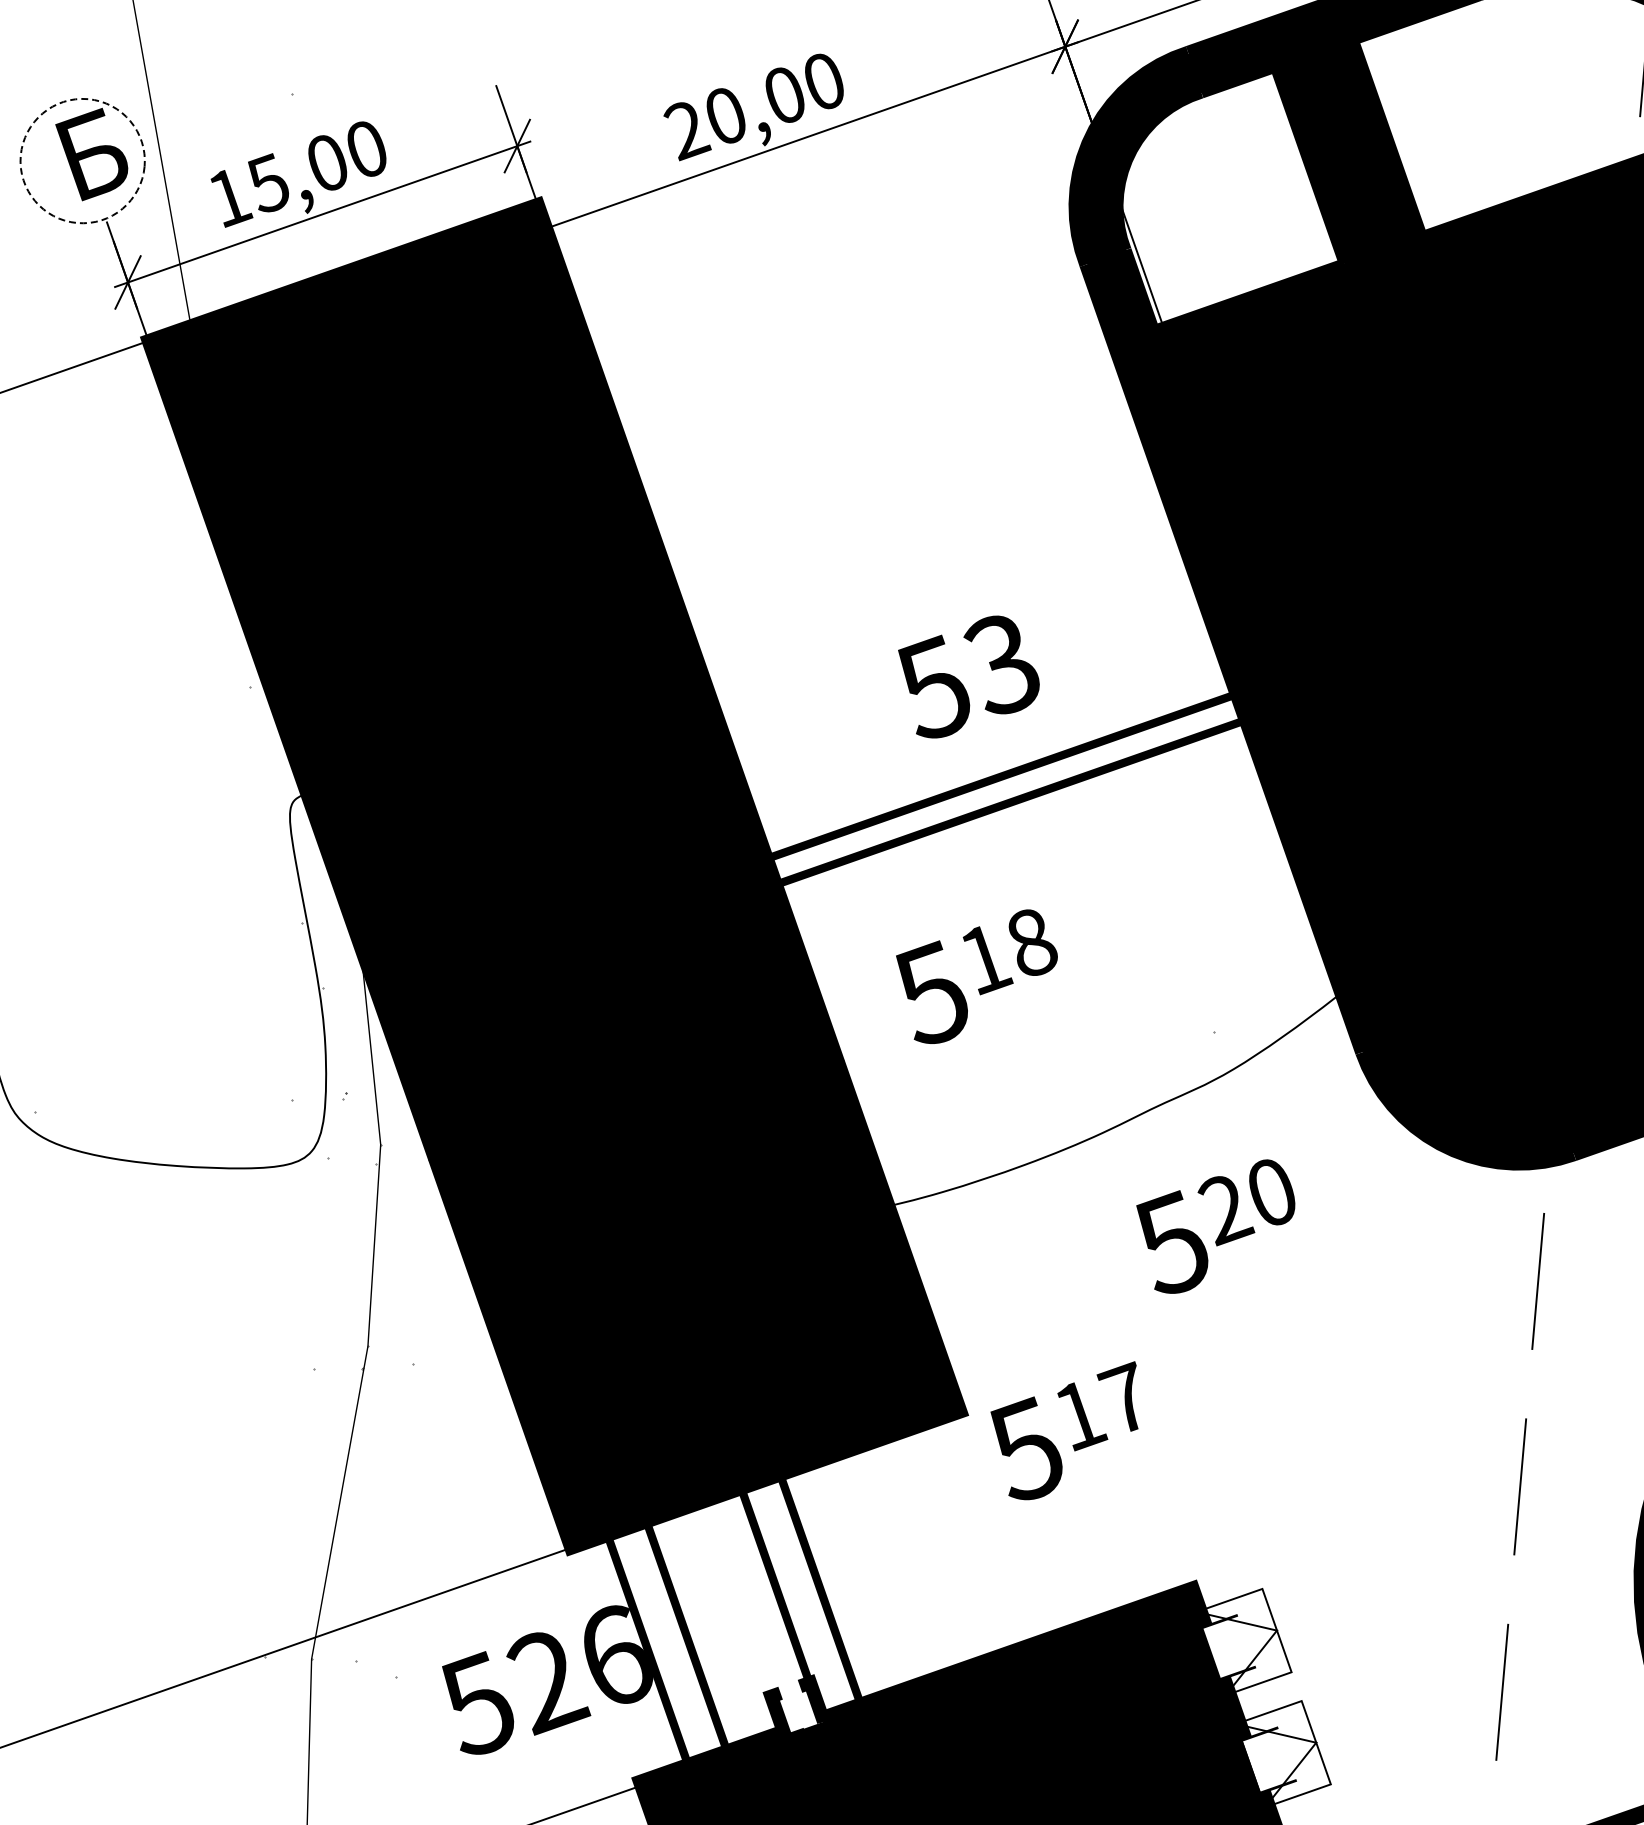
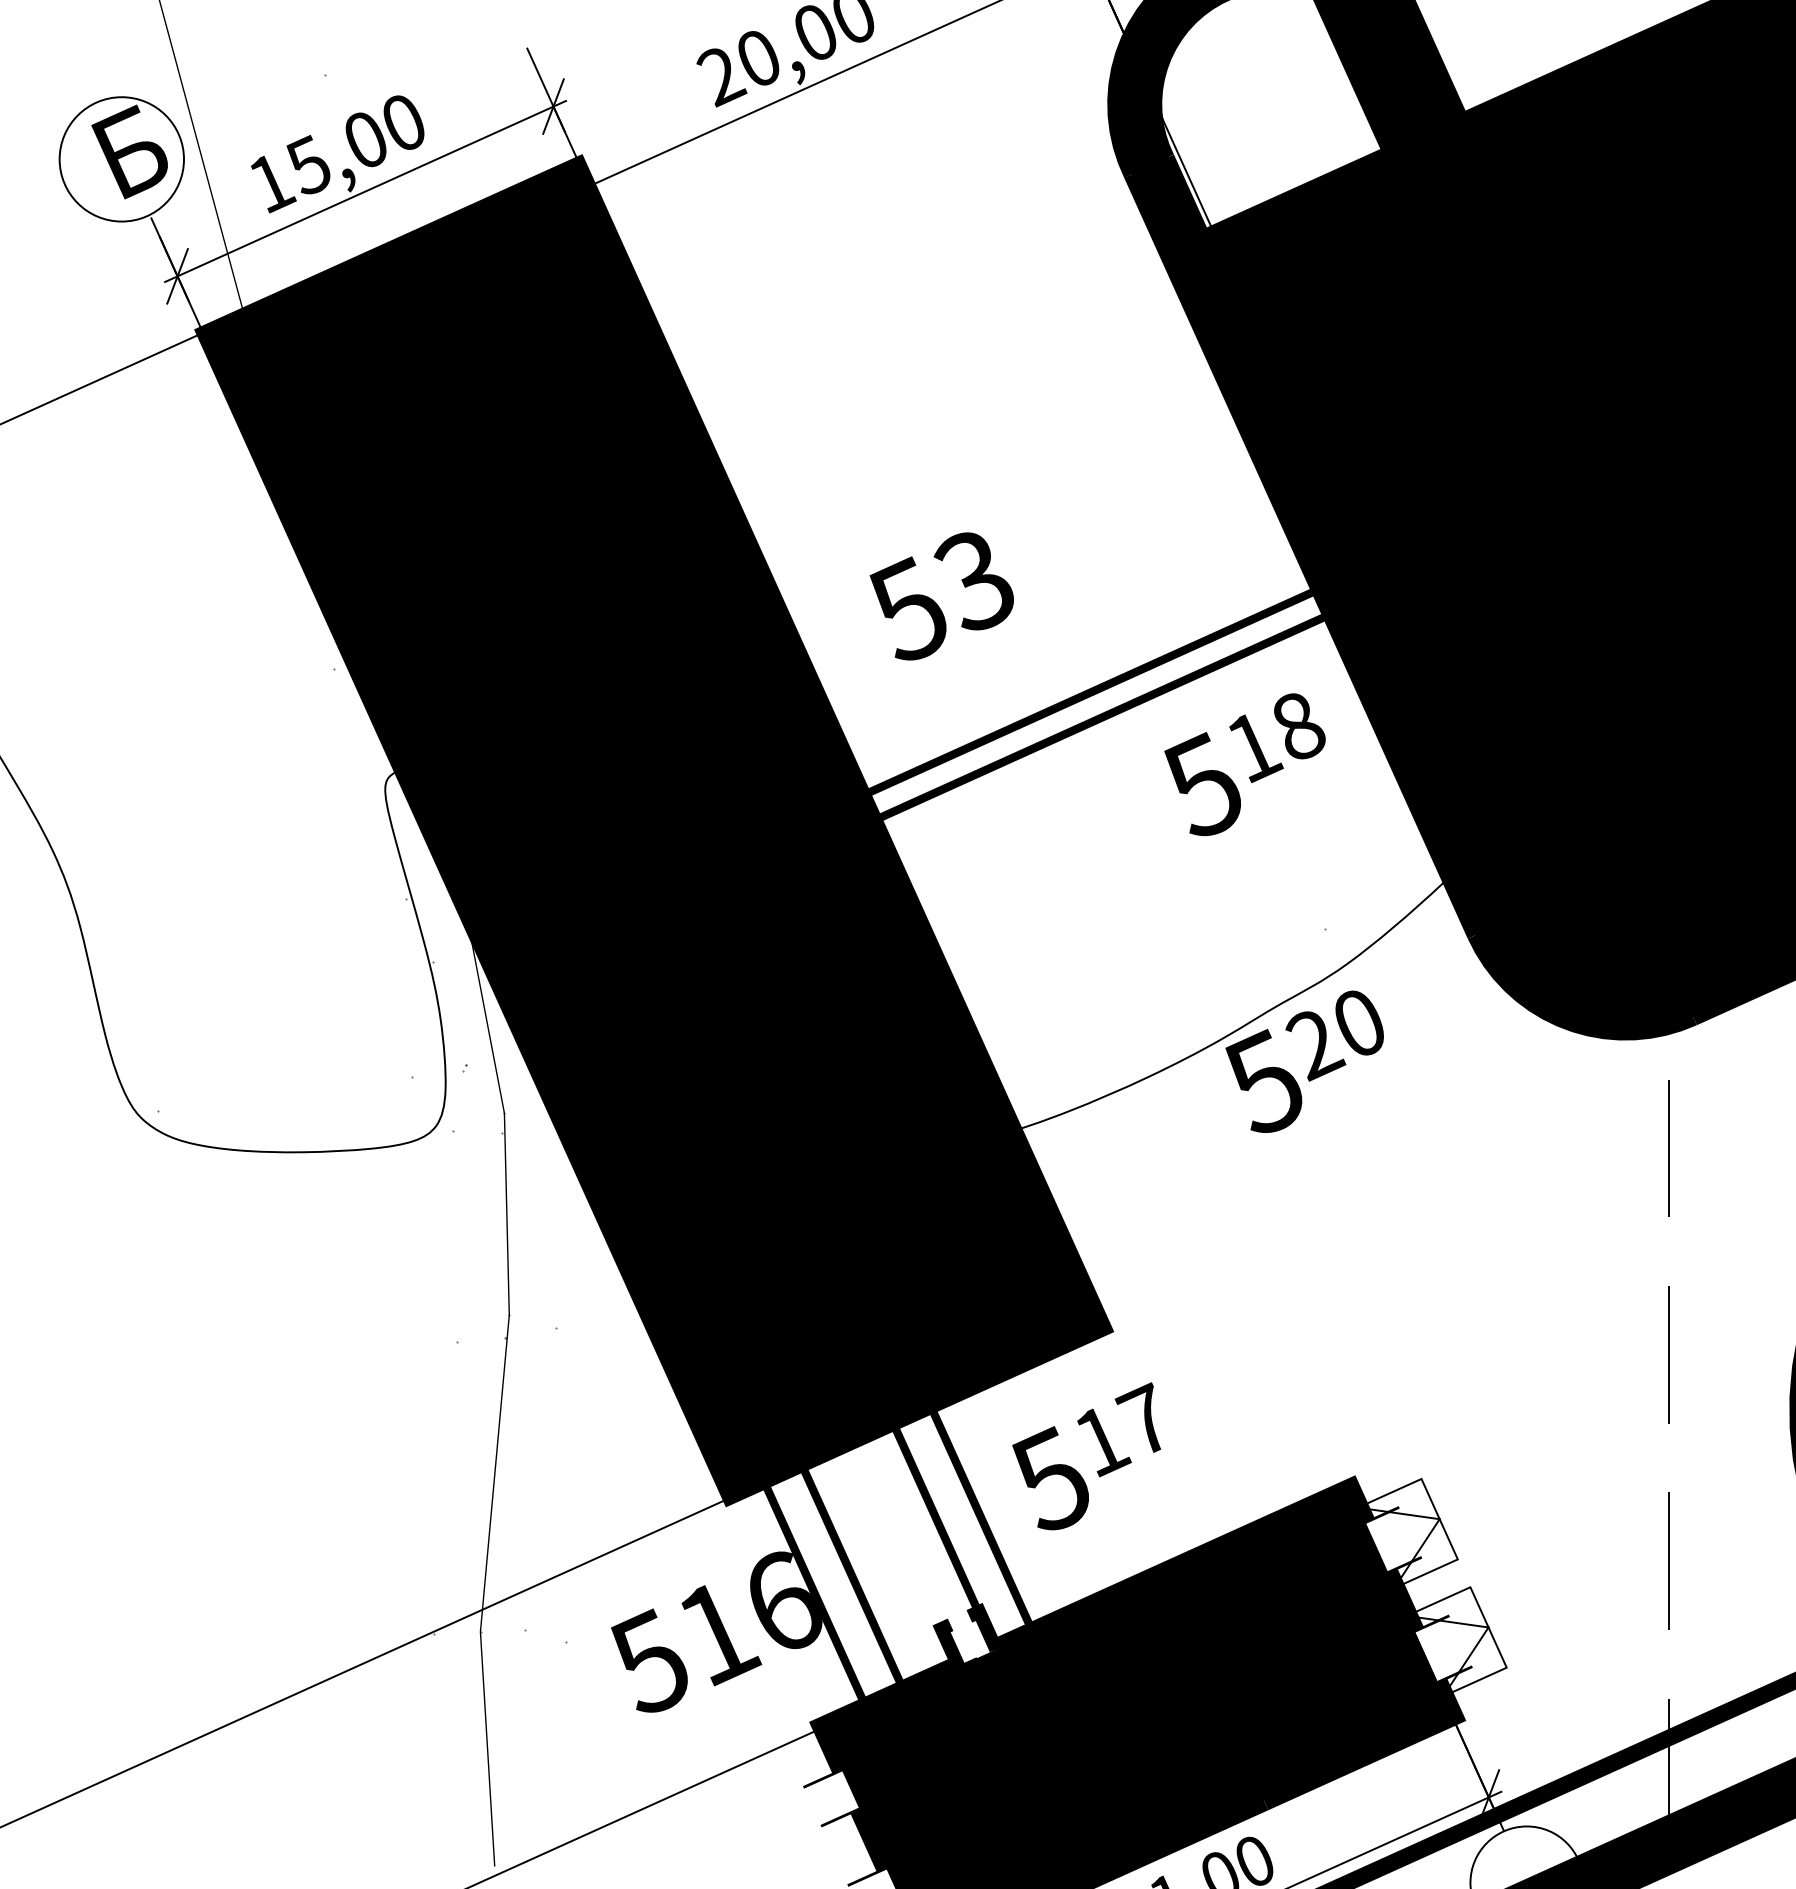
circle: (82, 161) -> (121, 159), dashed -> solid
text: (967, 677) -> (941, 596), moved
text: (974, 976) -> (1244, 764), moved
text: (1213, 1225) -> (1304, 1061), moved
text: (1063, 1429) -> (1086, 1456), moved
text: (548, 1684) -> (718, 1636), 526 -> 516

